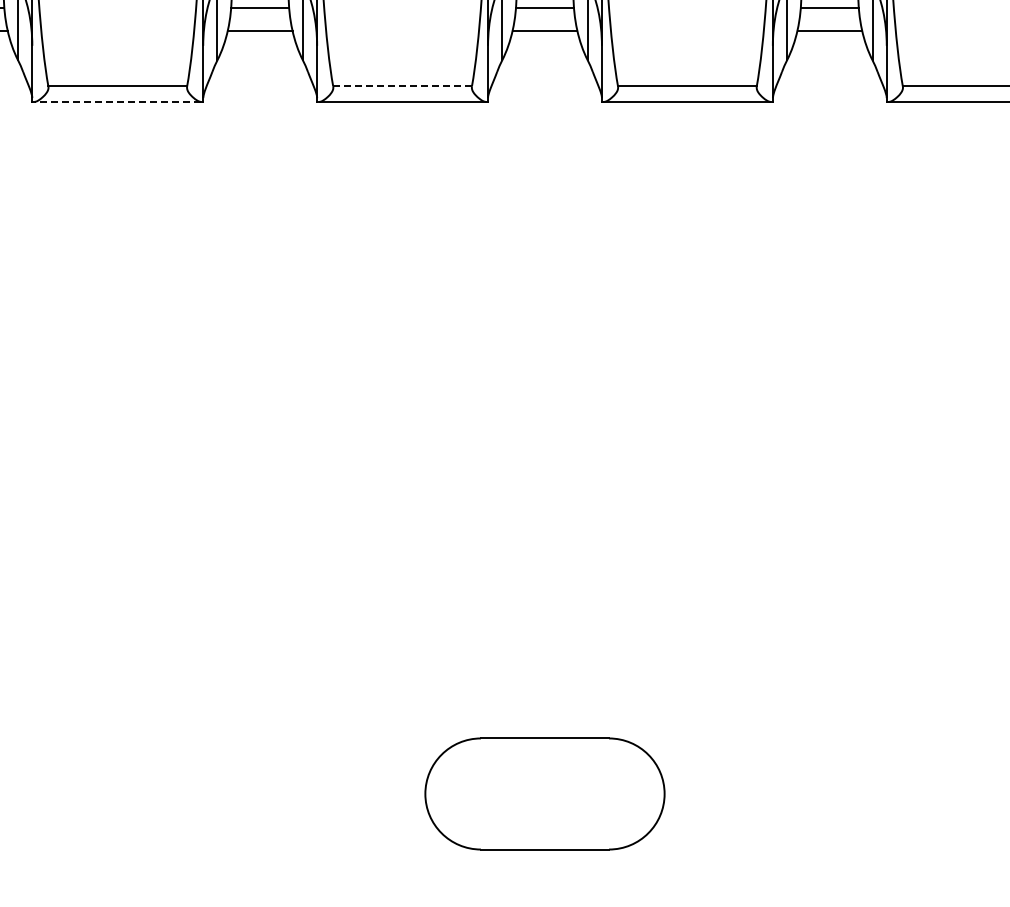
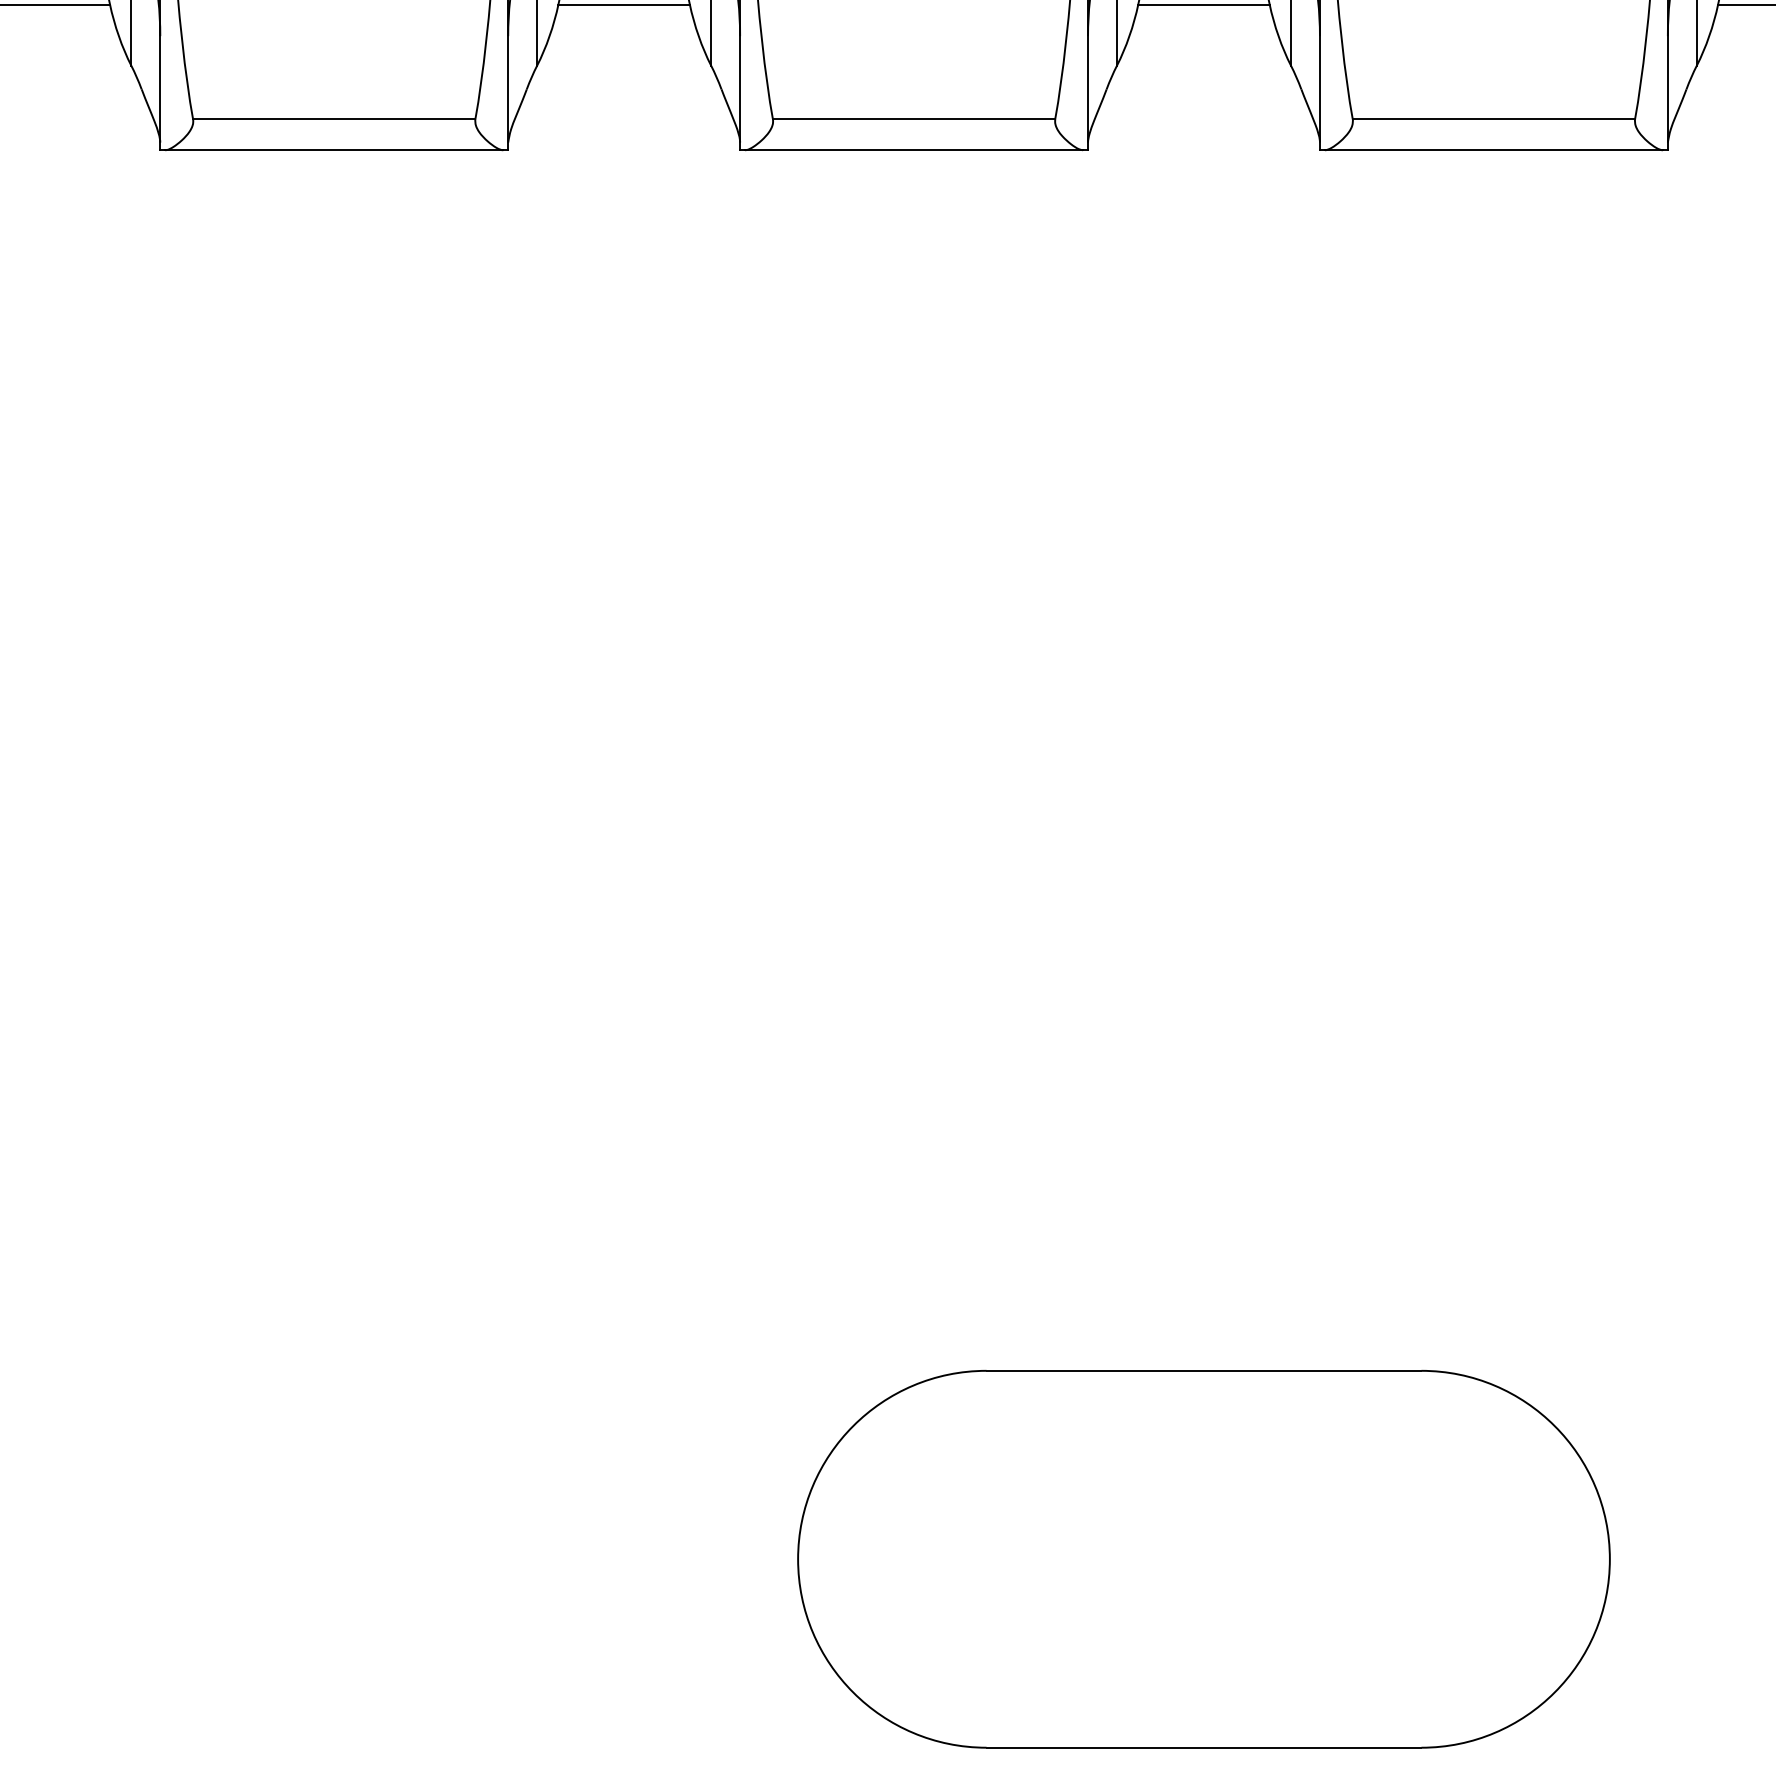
line: (402, 86) -> (913, 118), dashed -> solid
line: (117, 101) -> (333, 149), dashed -> solid
part: (544, 793) -> (1202, 1558), size x1.67

